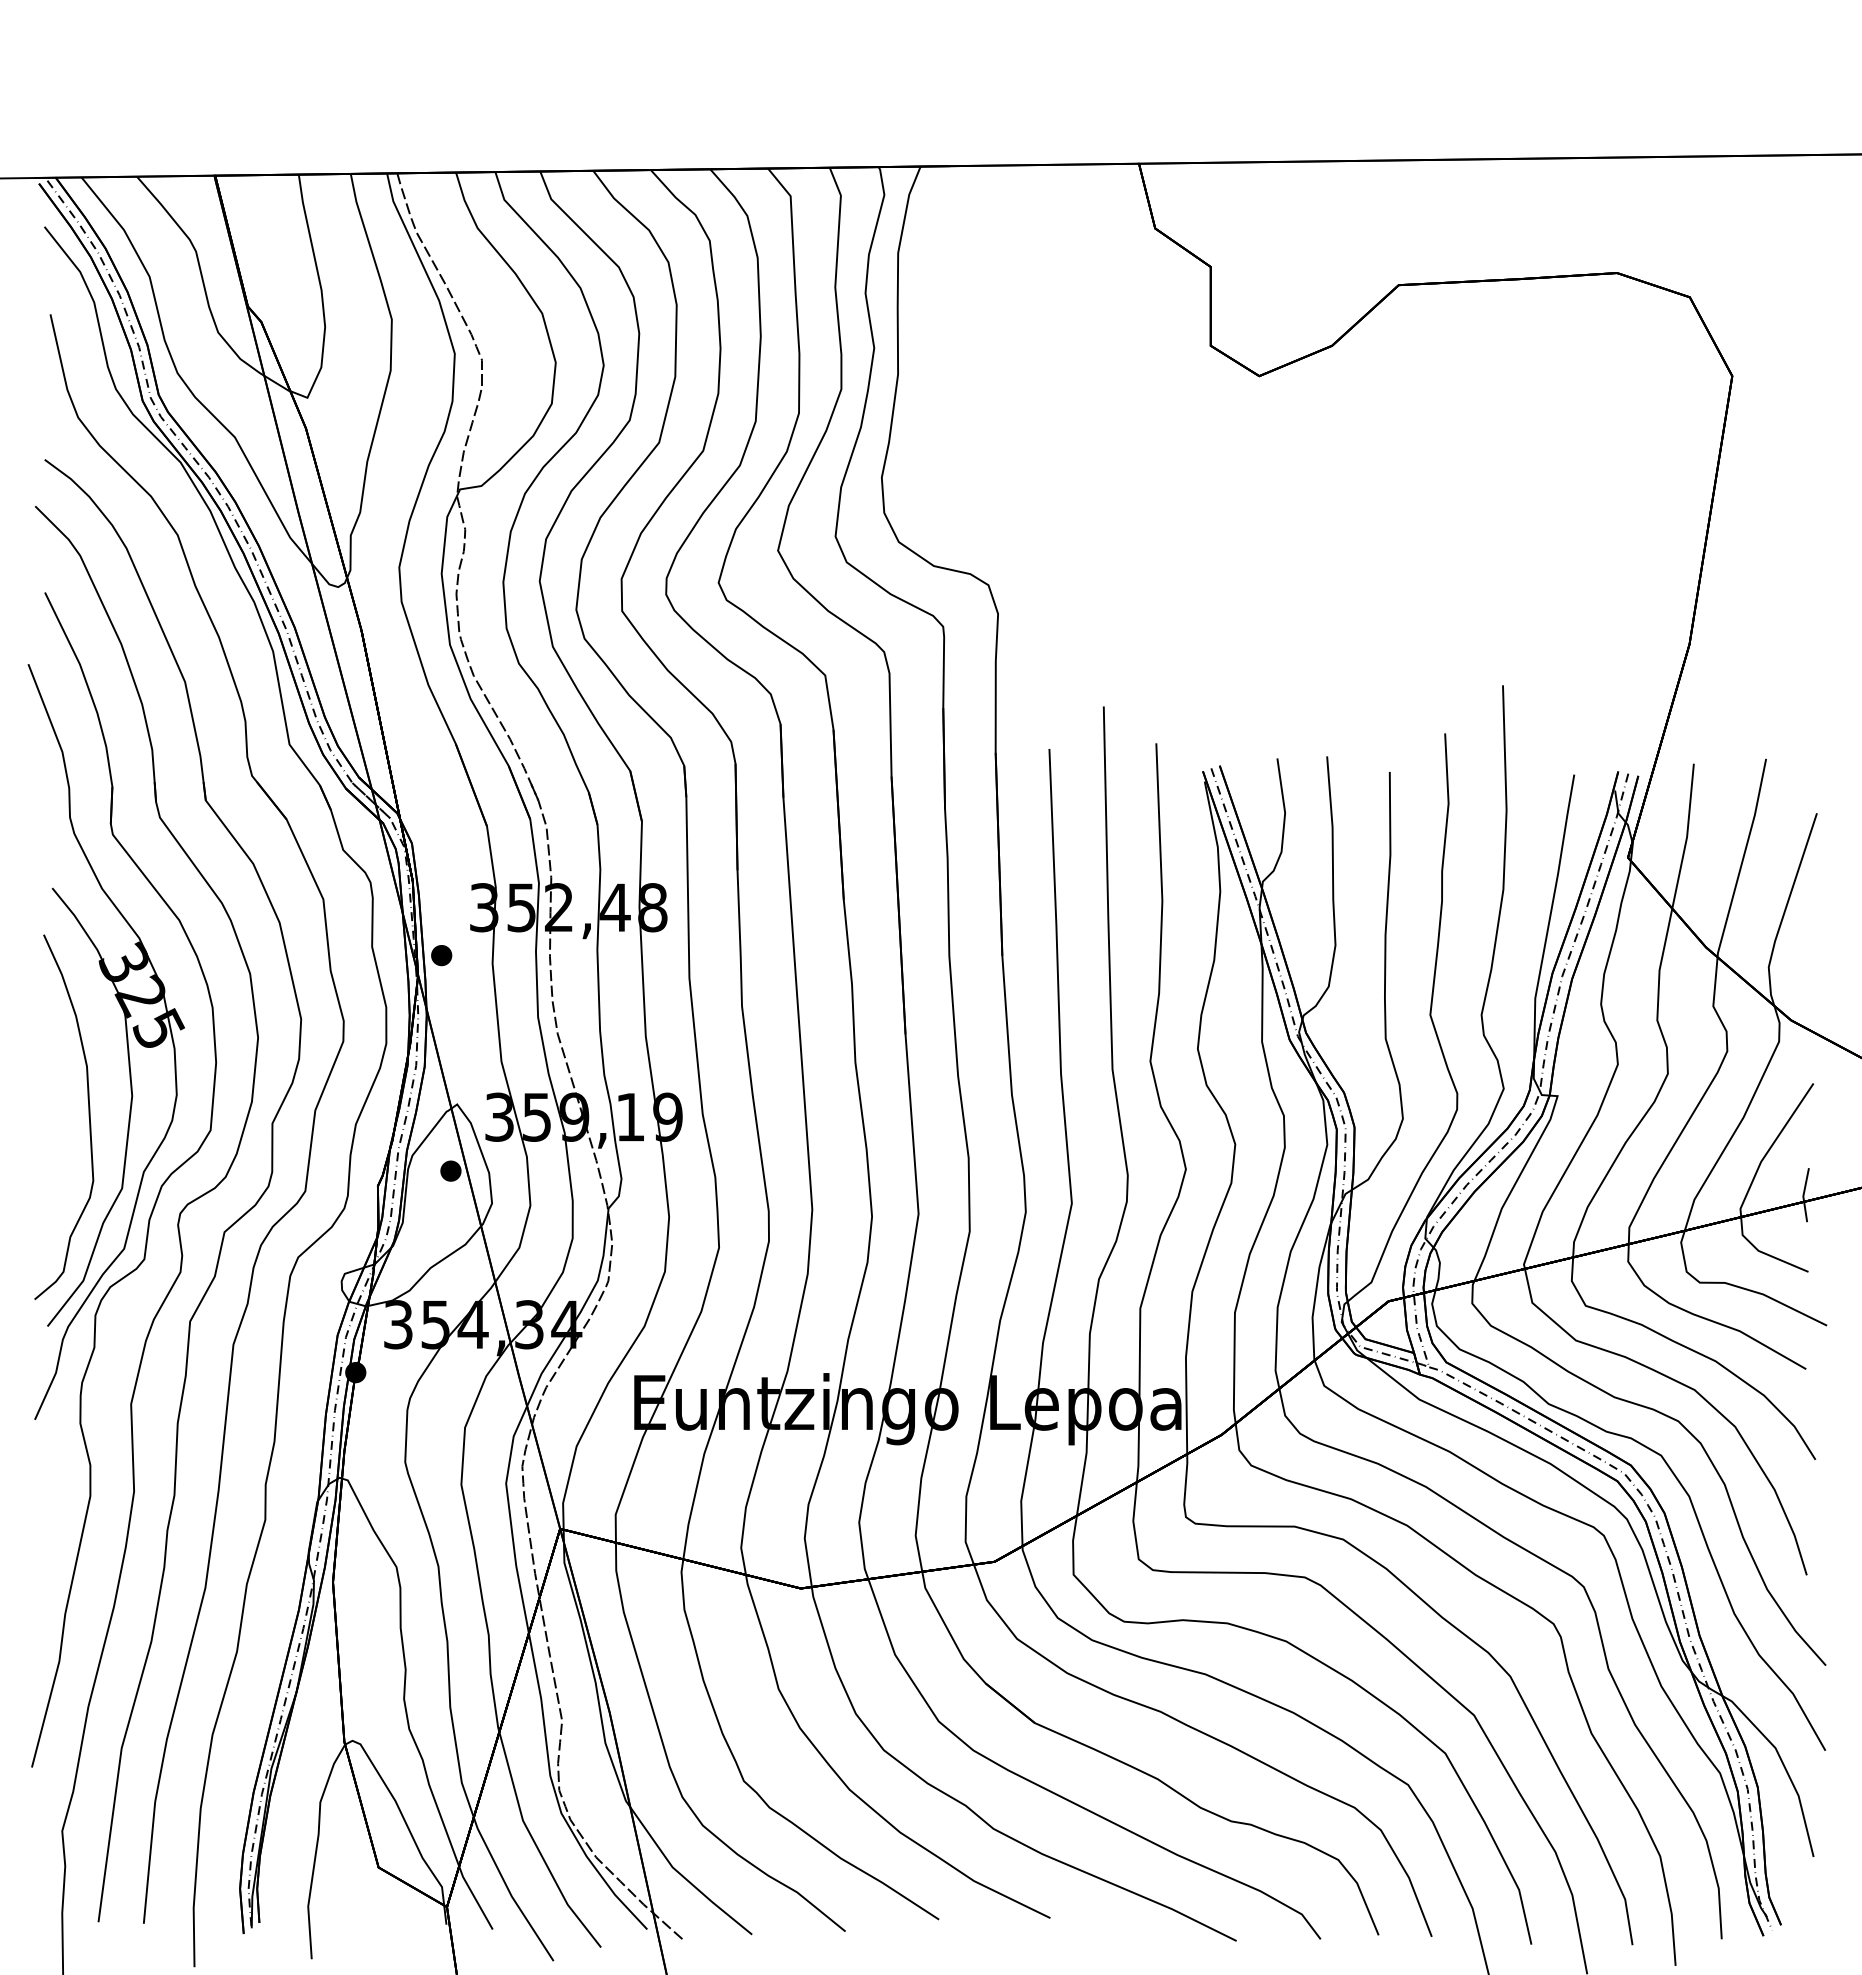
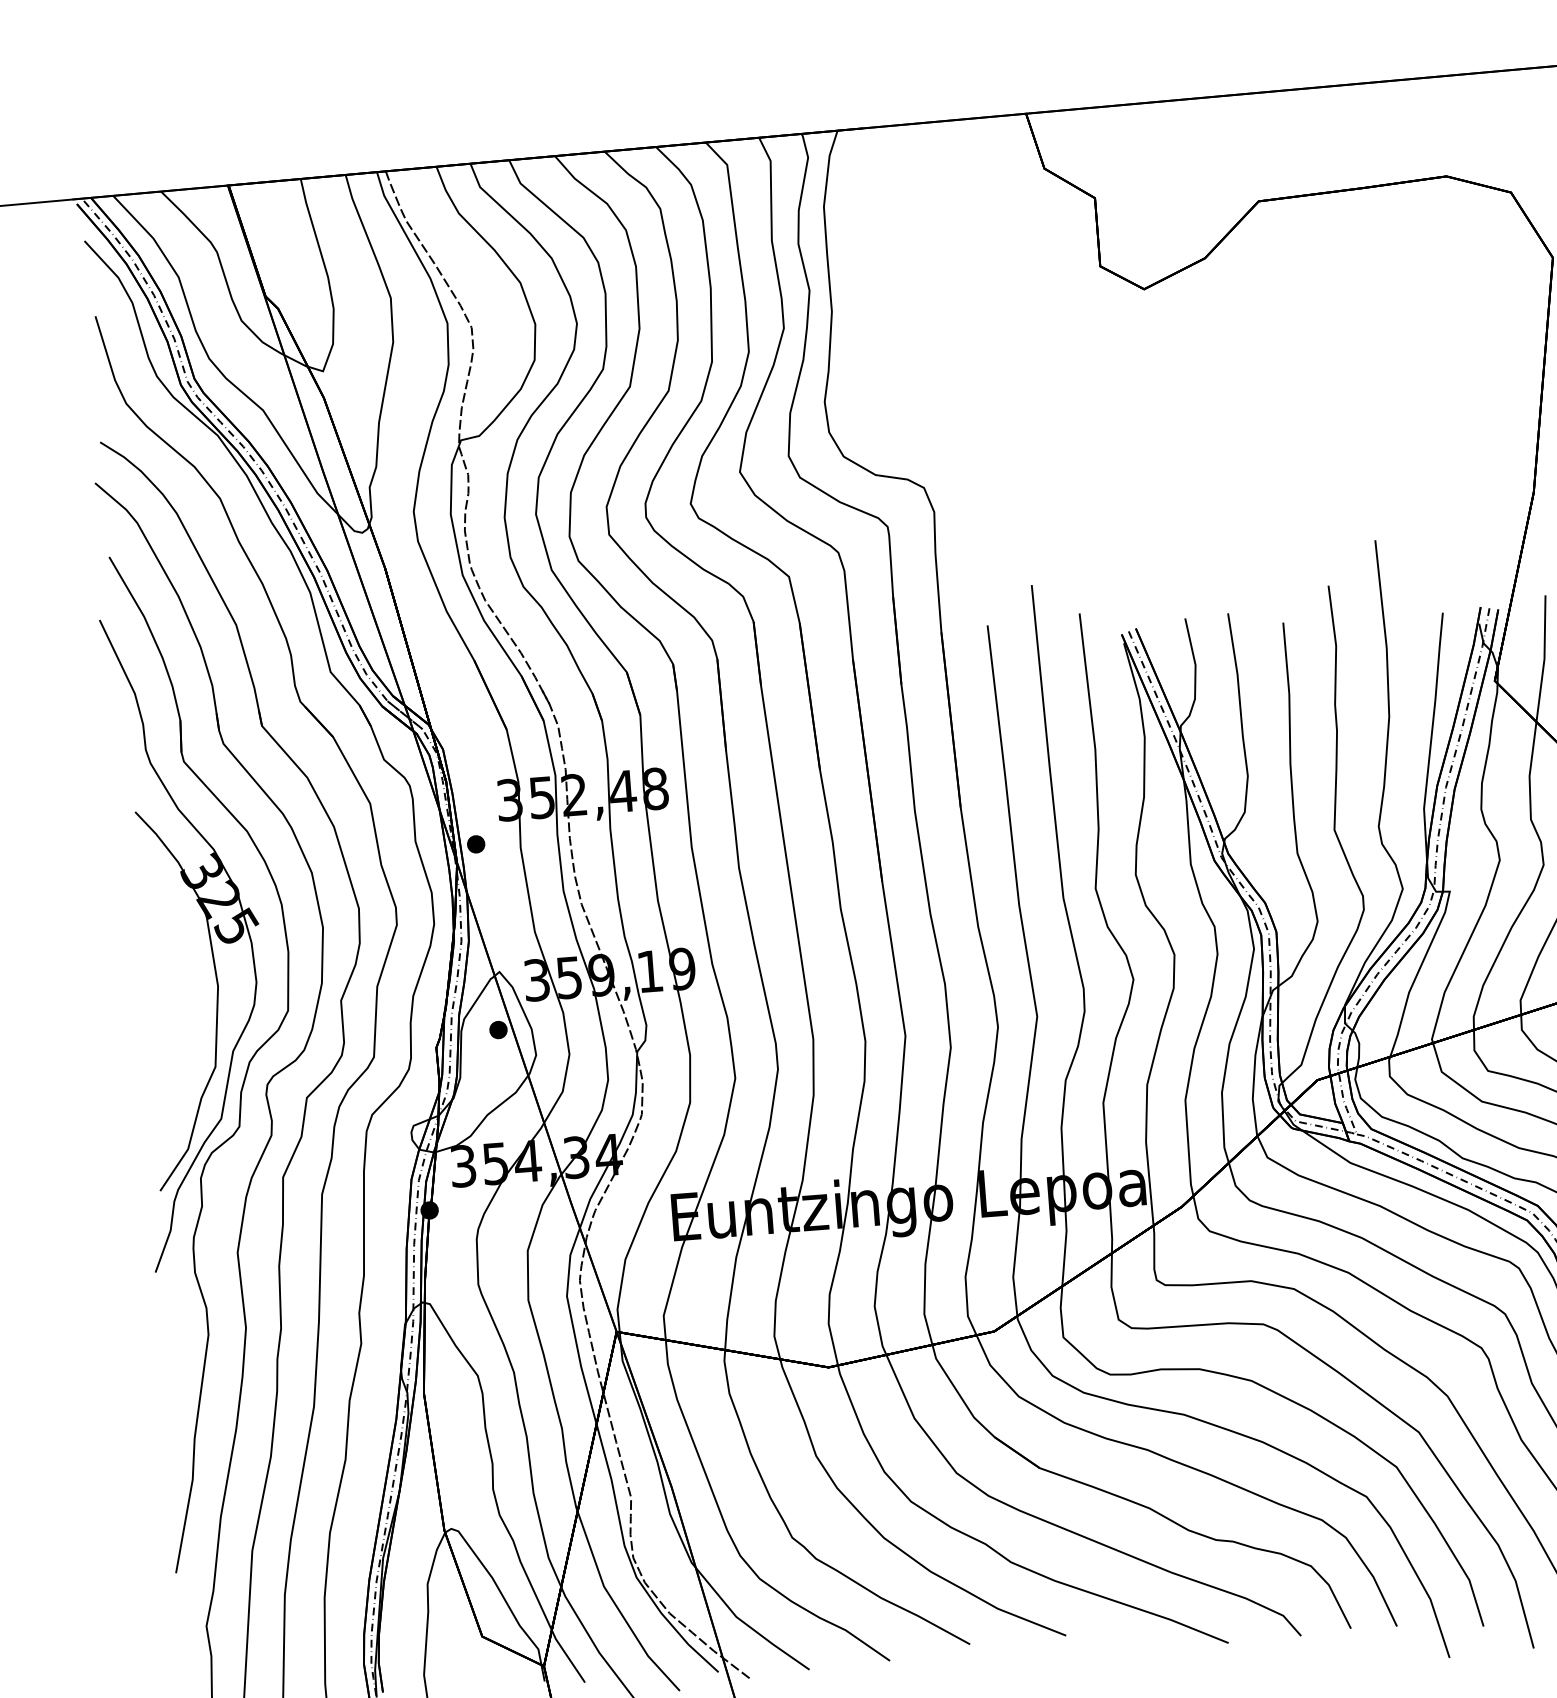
curve: (88, 1116) -> (181, 1006), removed

